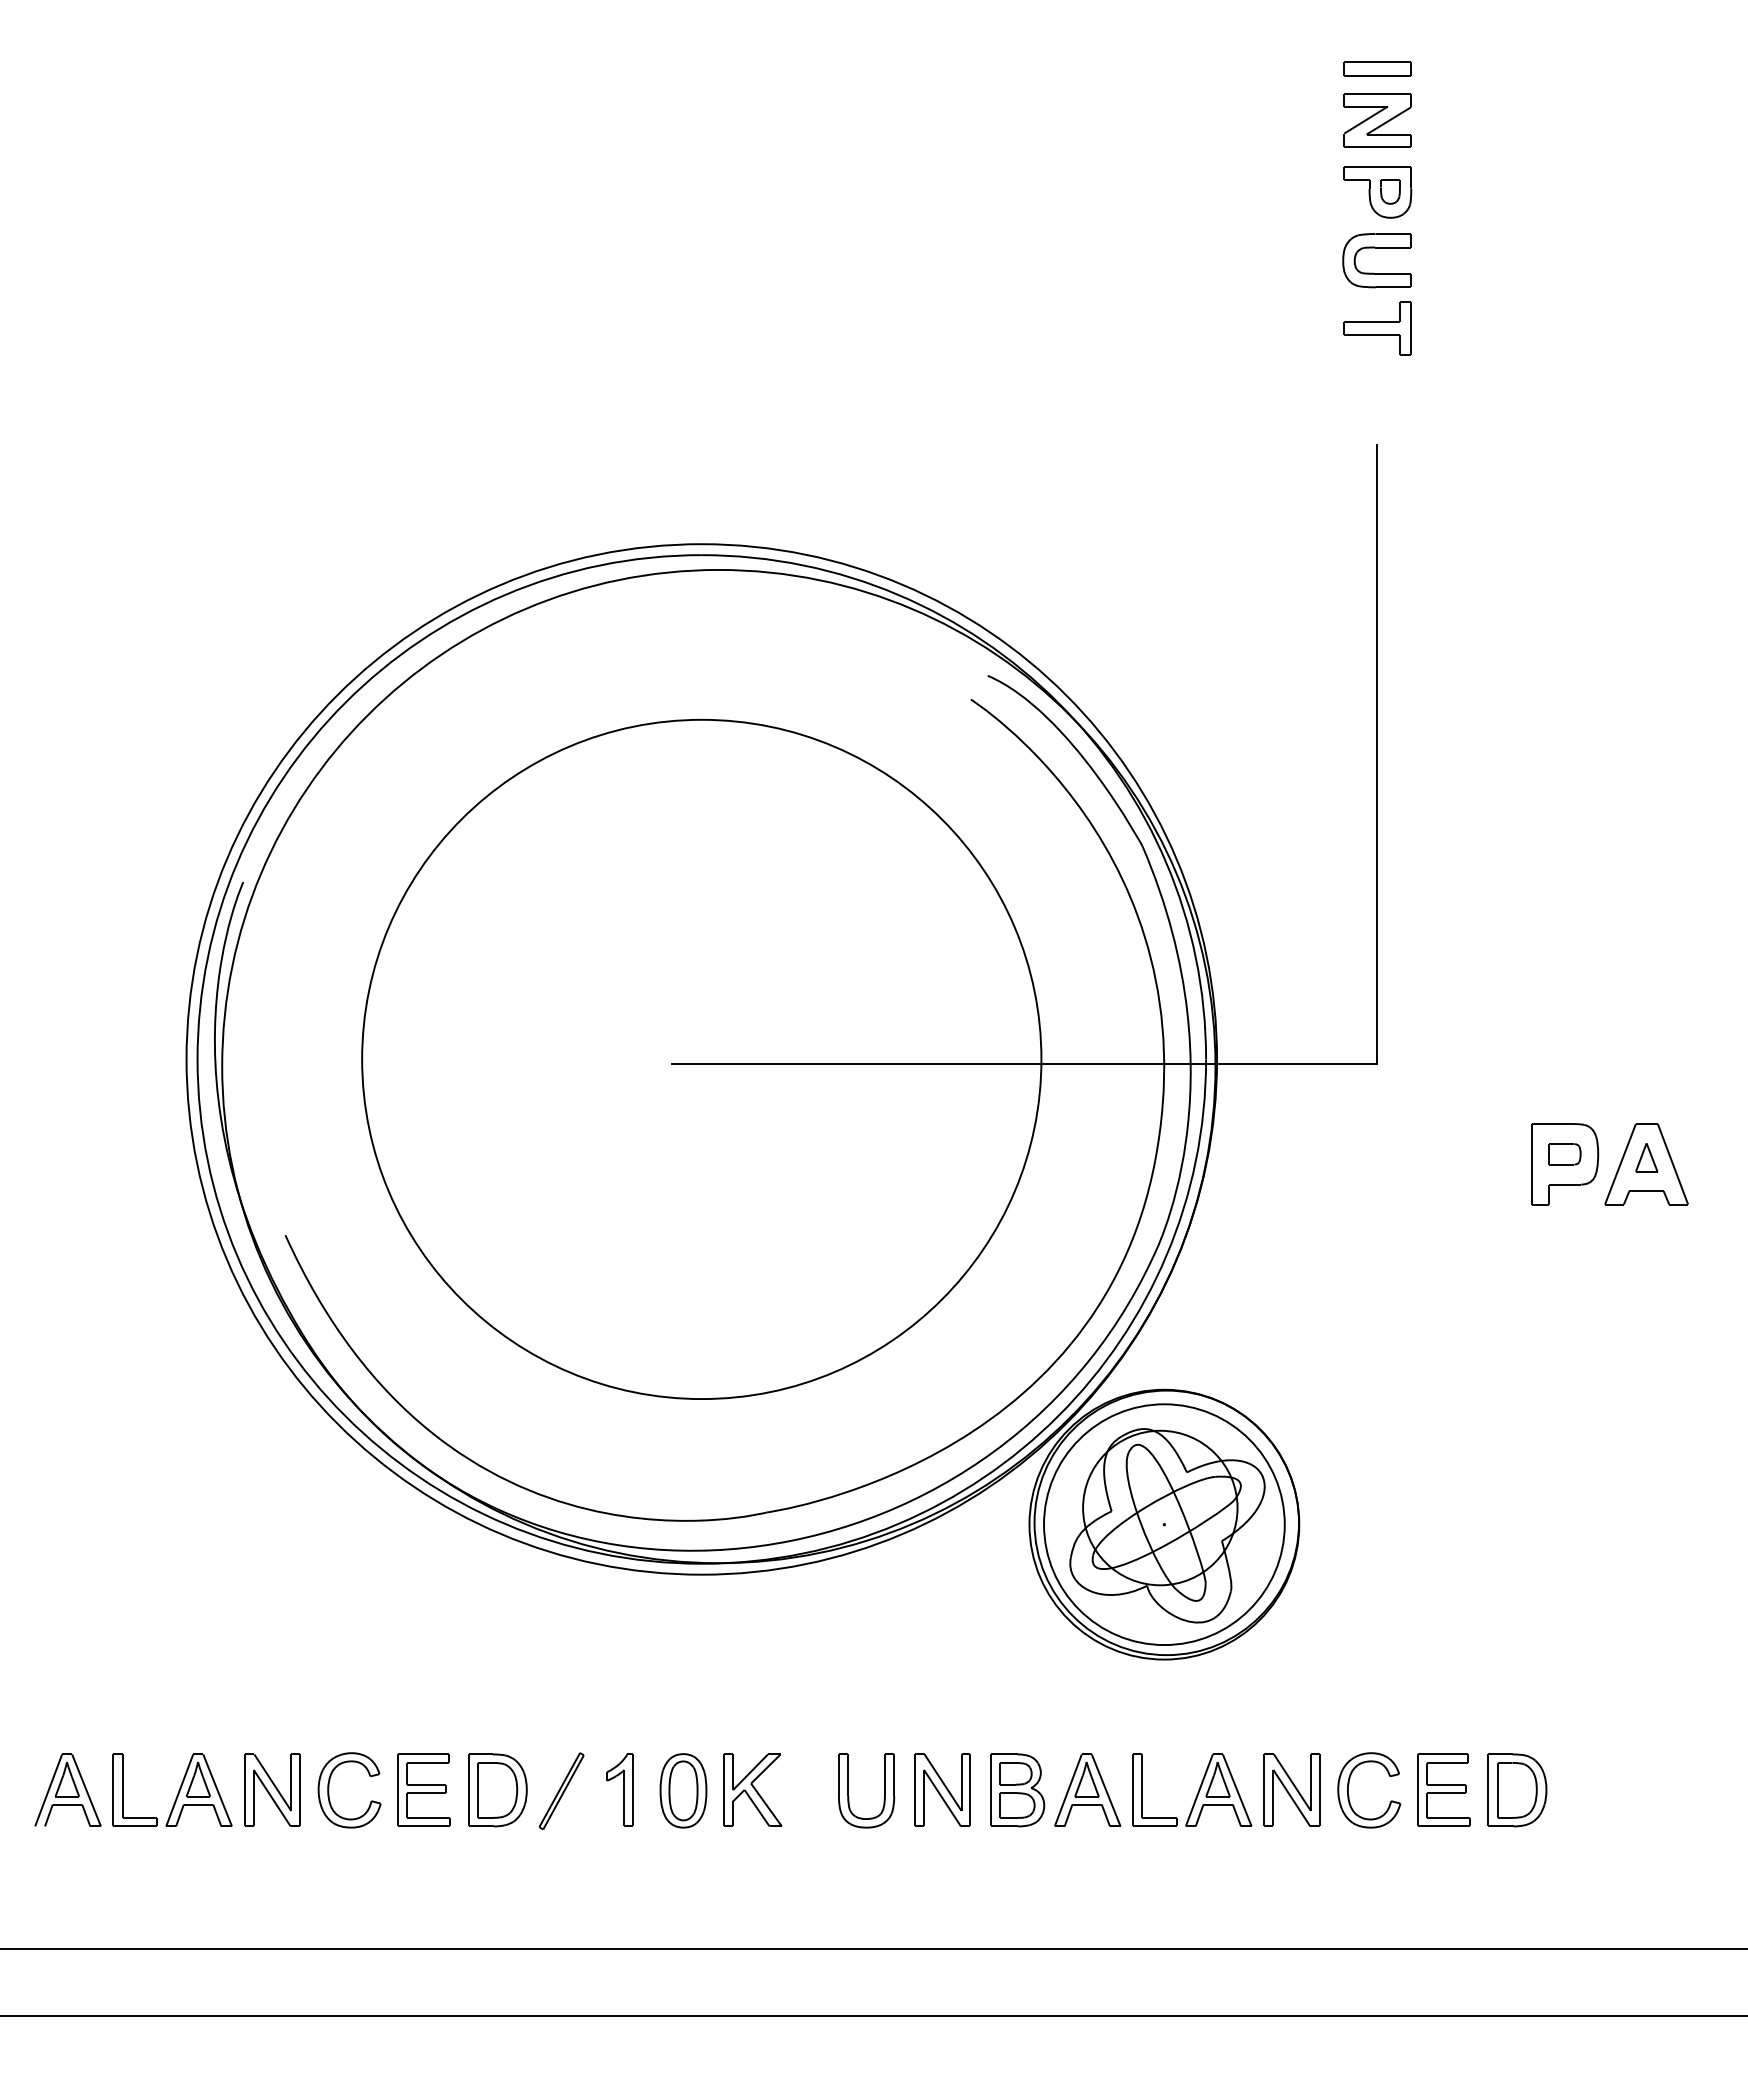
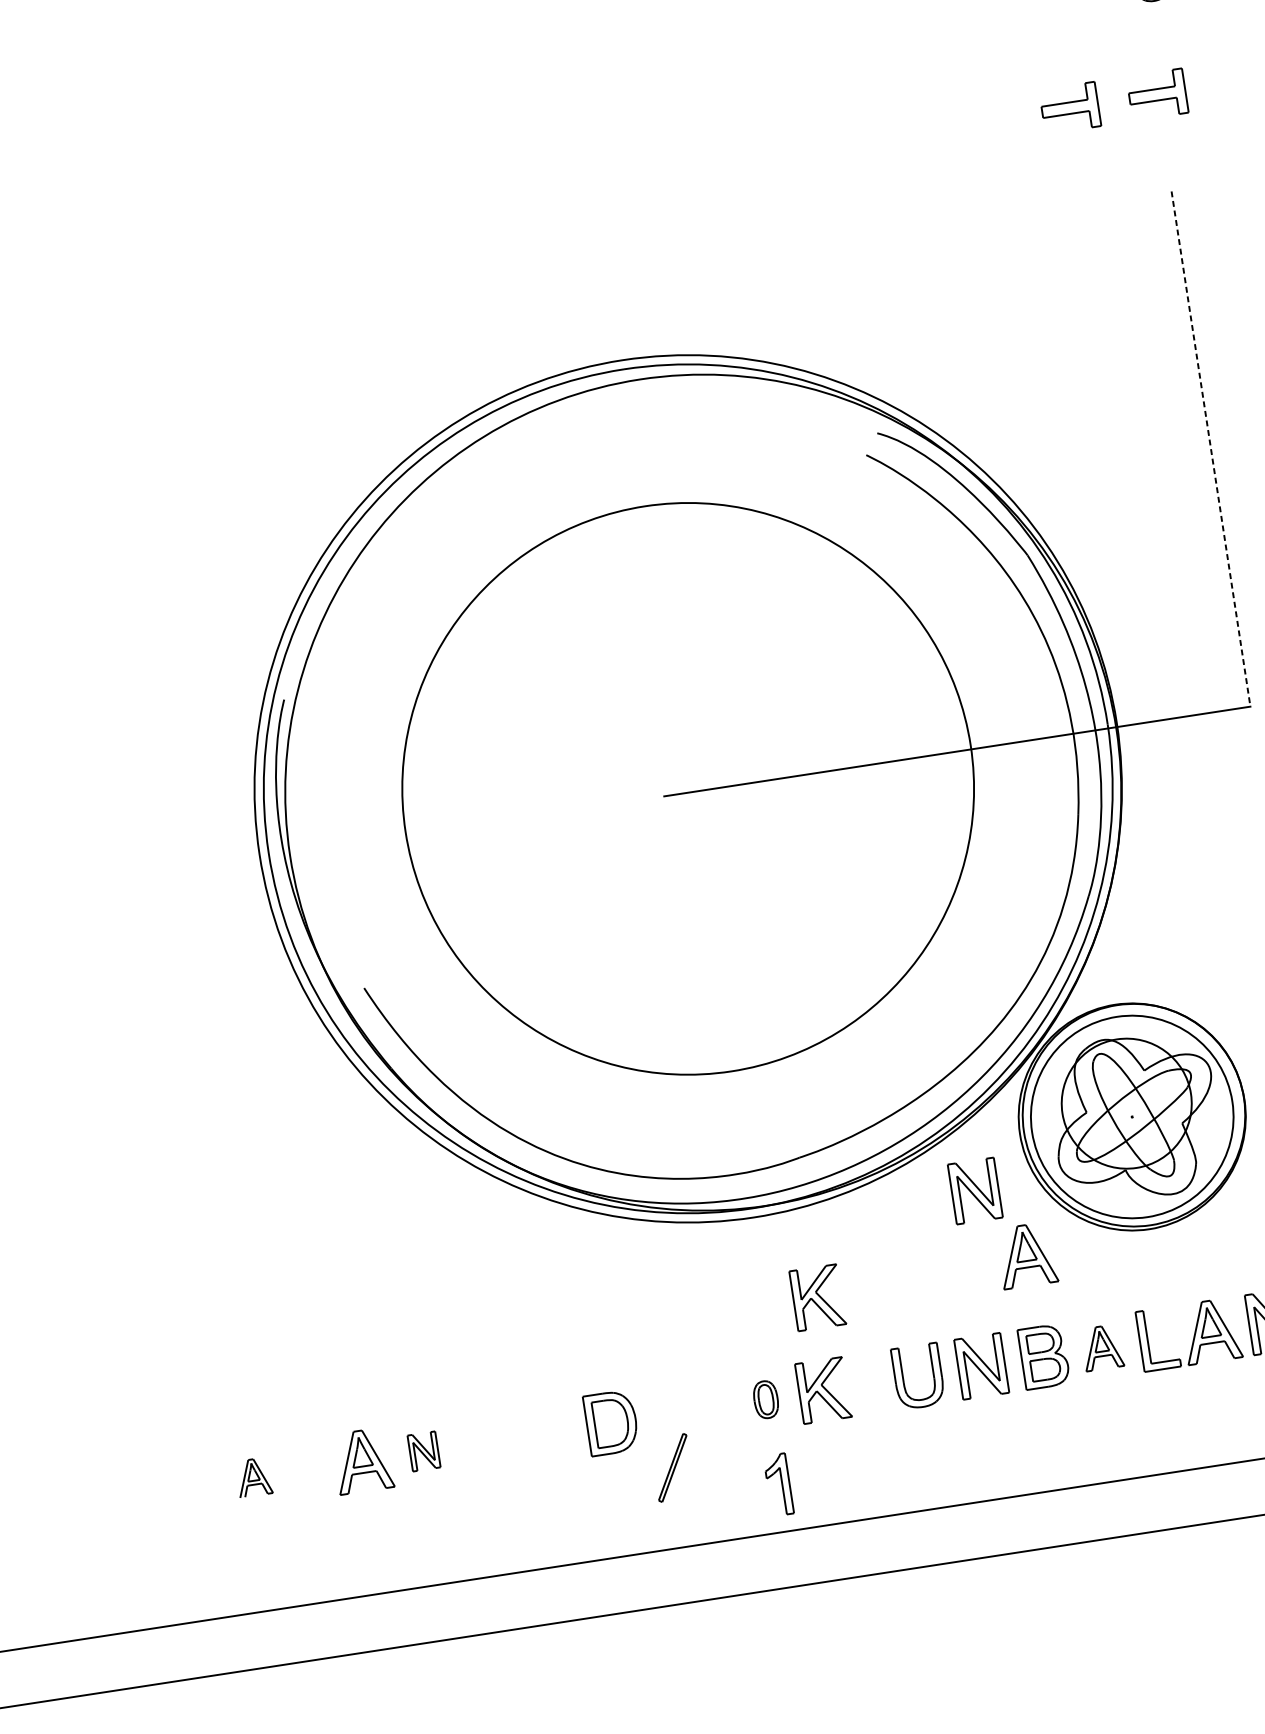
part: (1376, 248) -> (1146, 28), removed
part: (1272, 328) -> (1069, 108), added
line: (1376, 754) -> (1210, 449), solid -> dashed
part: (966, 1582) -> (974, 1190), added
part: (1015, 1667) -> (1026, 1254), added
part: (762, 1679) -> (817, 1296), added
part: (67, 1789) -> (253, 1476), size x0.6
part: (123, 1789) -> (300, 1469), removed
part: (272, 1789) -> (423, 1450), size x0.6
part: (423, 1789) -> (549, 1431), removed
part: (619, 1789) -> (778, 1484), moved
part: (1087, 1789) -> (1102, 1347), size x0.7
part: (329, 1790) -> (471, 1444), removed
part: (683, 1790) -> (766, 1399), size x0.6
part: (561, 1791) -> (672, 1468), moved

